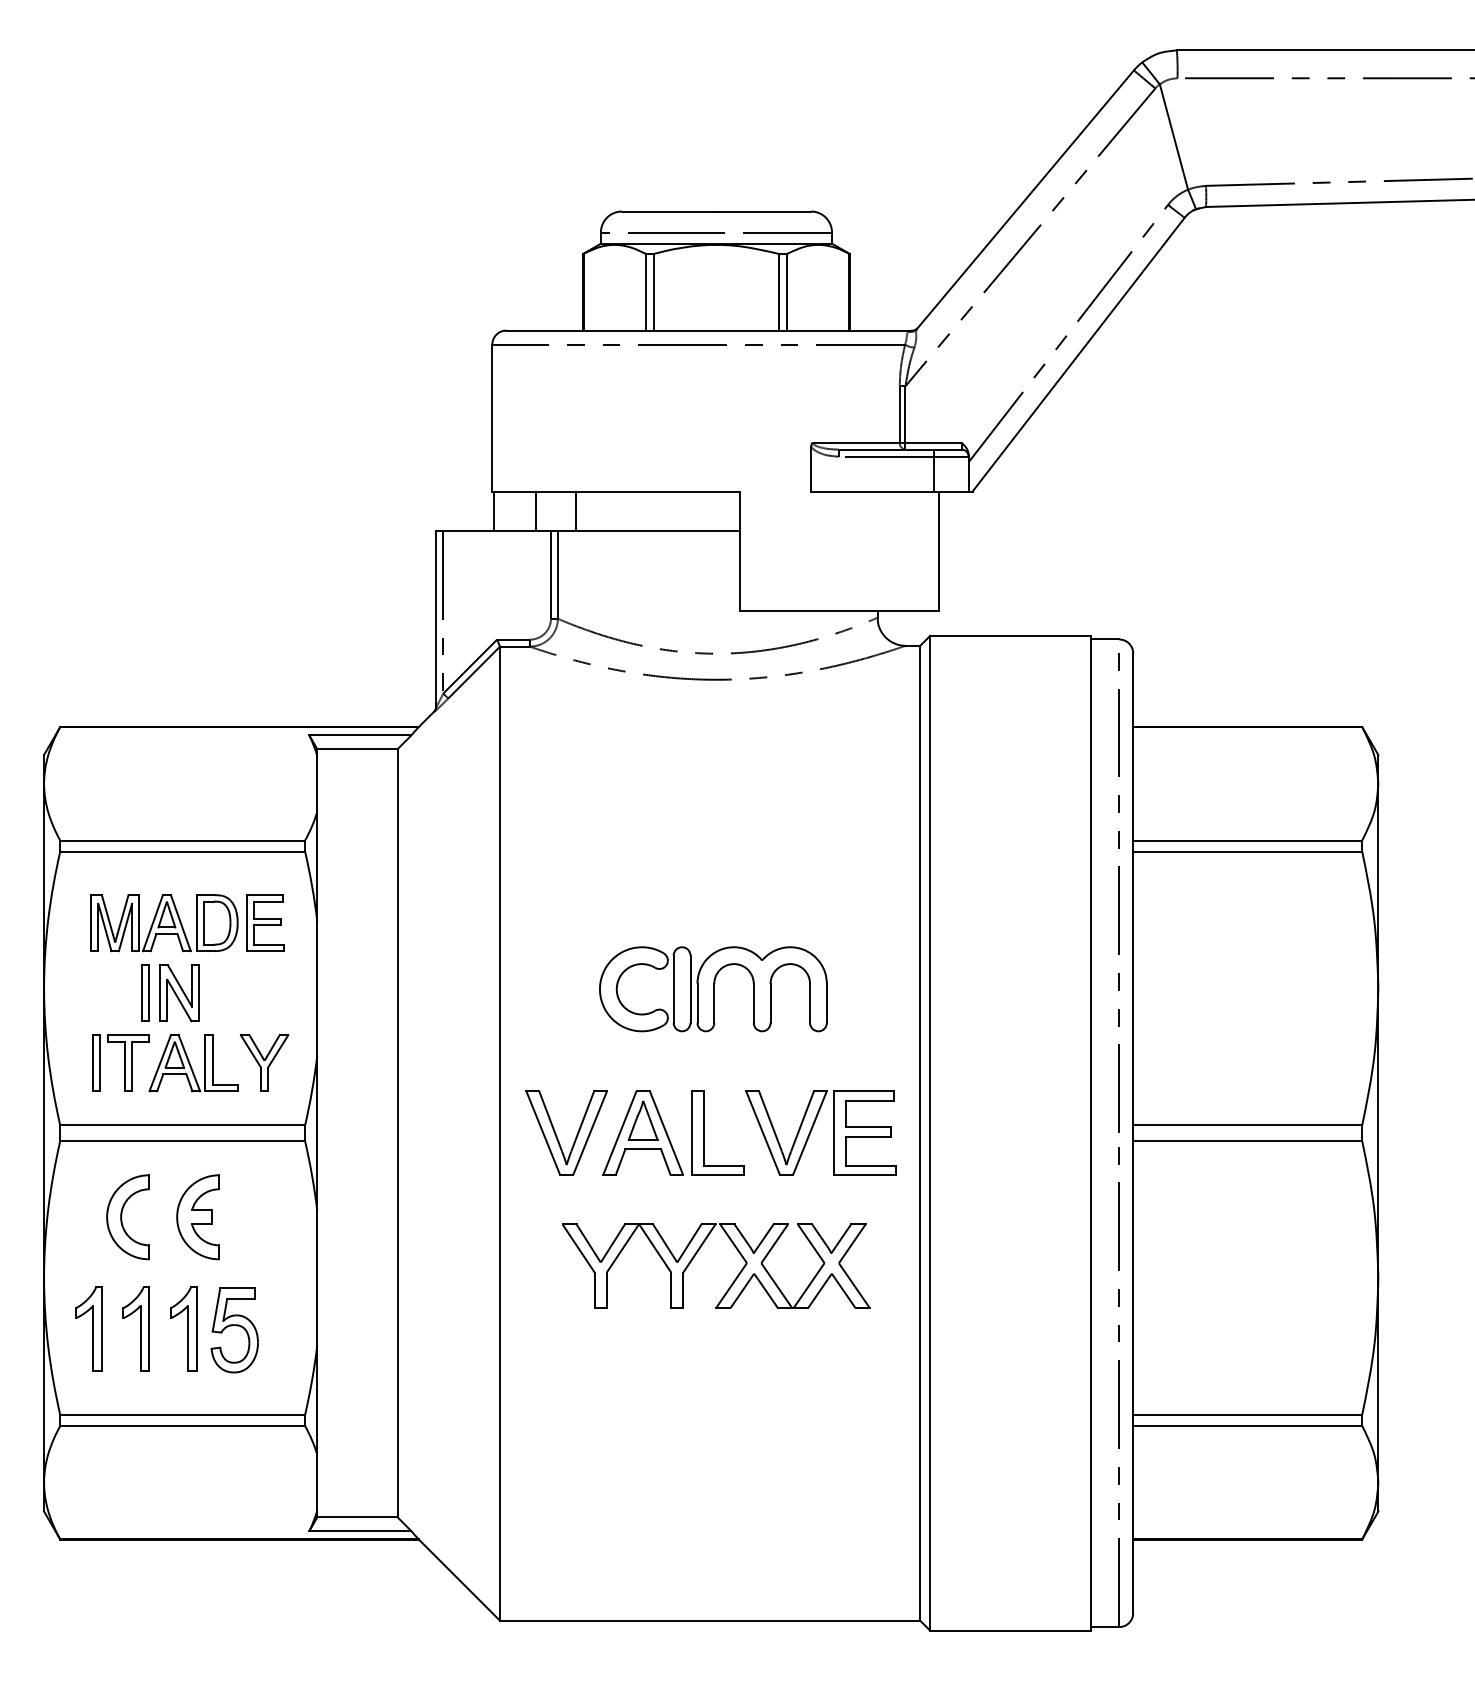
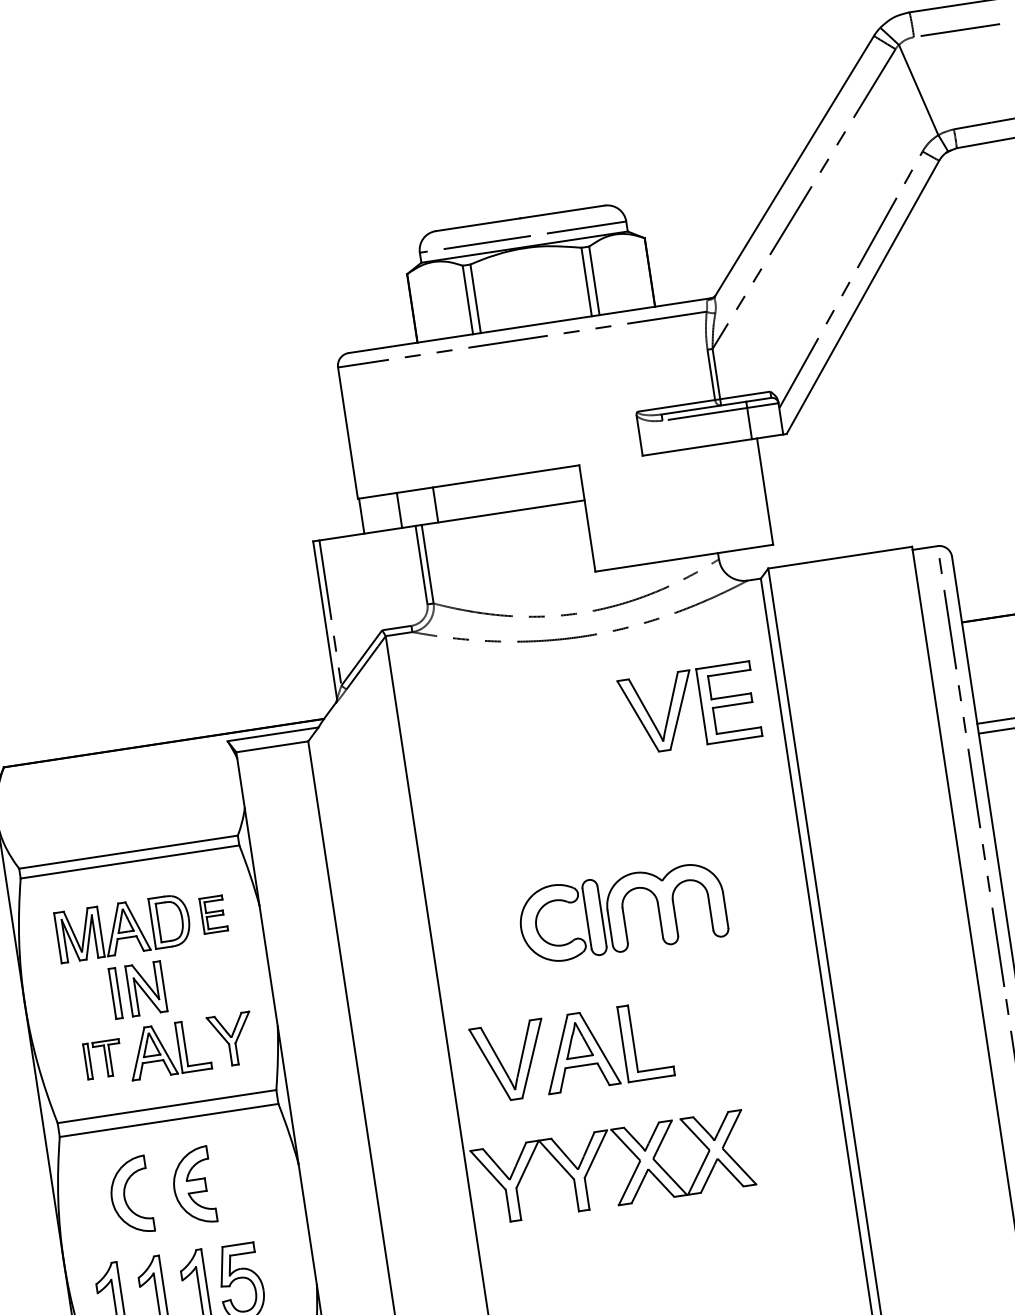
part: (265, 922) -> (213, 914), size x0.7
part: (120, 1062) -> (102, 1058), size x0.7
part: (812, 1129) -> (681, 706), moved
part: (697, 1253) -> (594, 1158), moved

